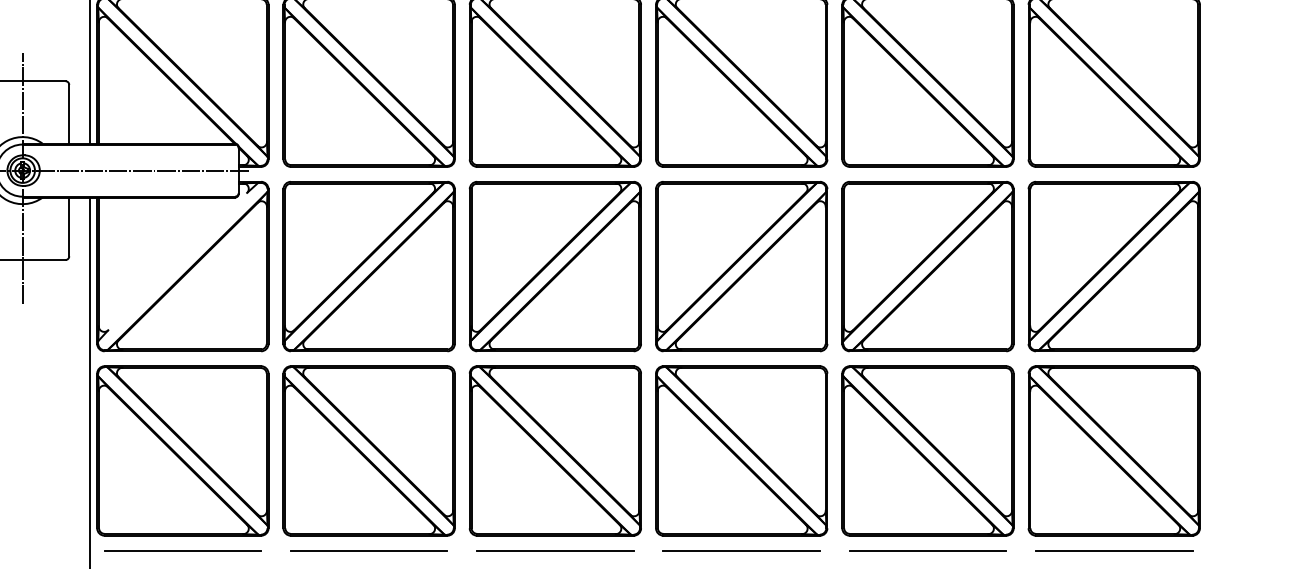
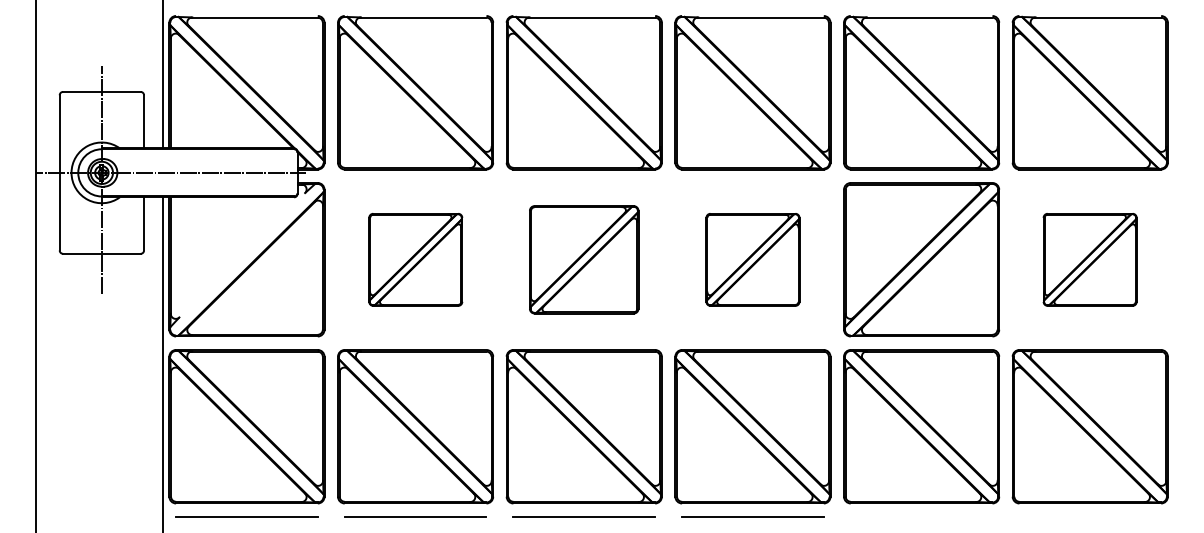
part: (369, 266) -> (415, 259), size x0.6
part: (554, 266) -> (583, 259), size x0.7
part: (741, 266) -> (752, 259), size x0.6
part: (1113, 266) -> (1089, 259), size x0.6
line: (927, 550) -> (921, 516), removed
line: (1114, 550) -> (1090, 516), removed

